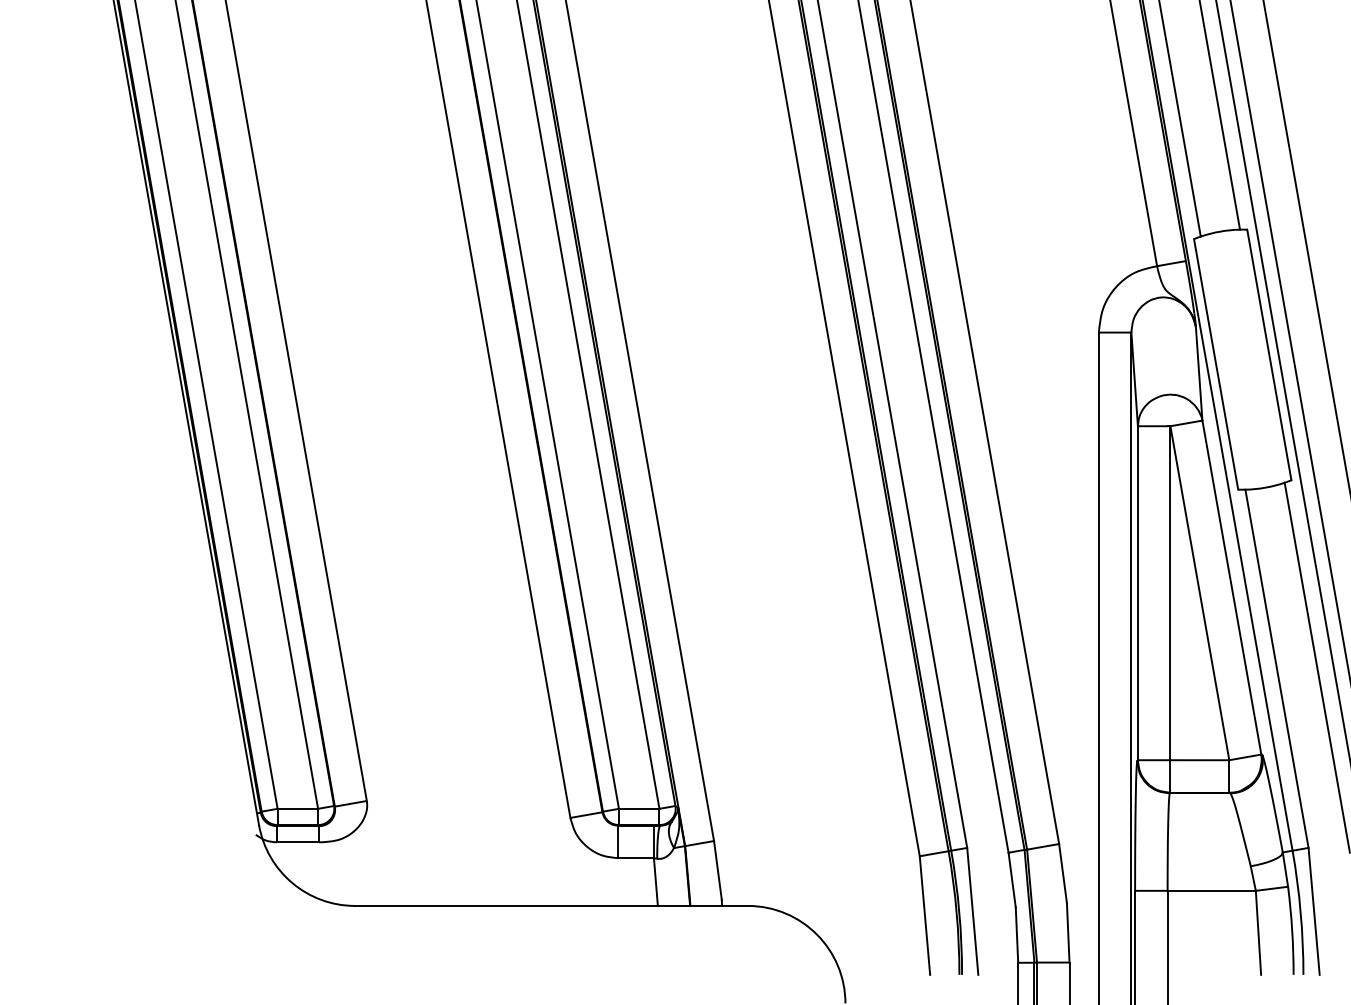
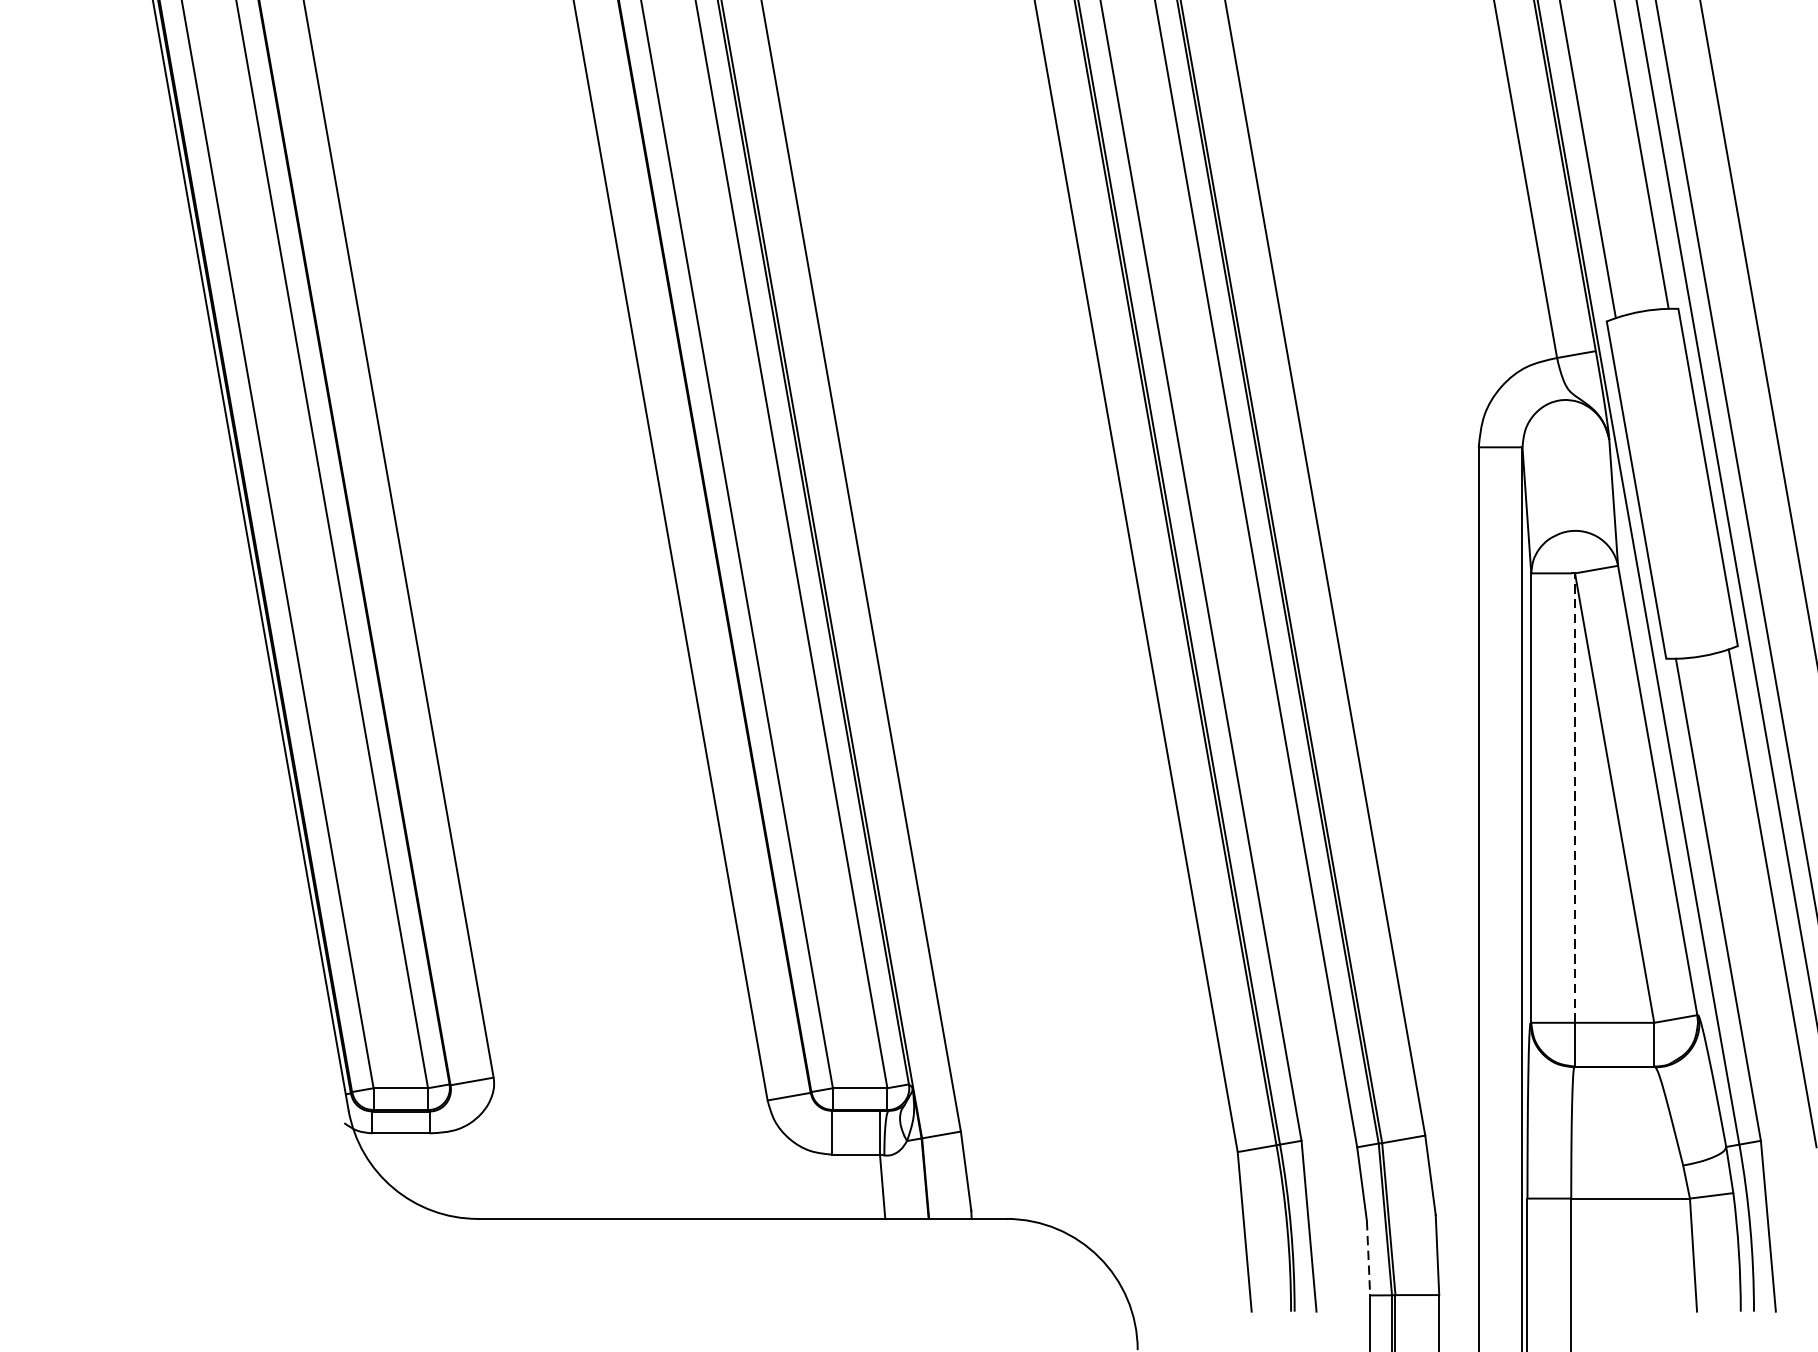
line: (1170, 593) -> (1575, 798), solid -> dashed
line: (1016, 935) -> (1367, 1258), solid -> dashed

